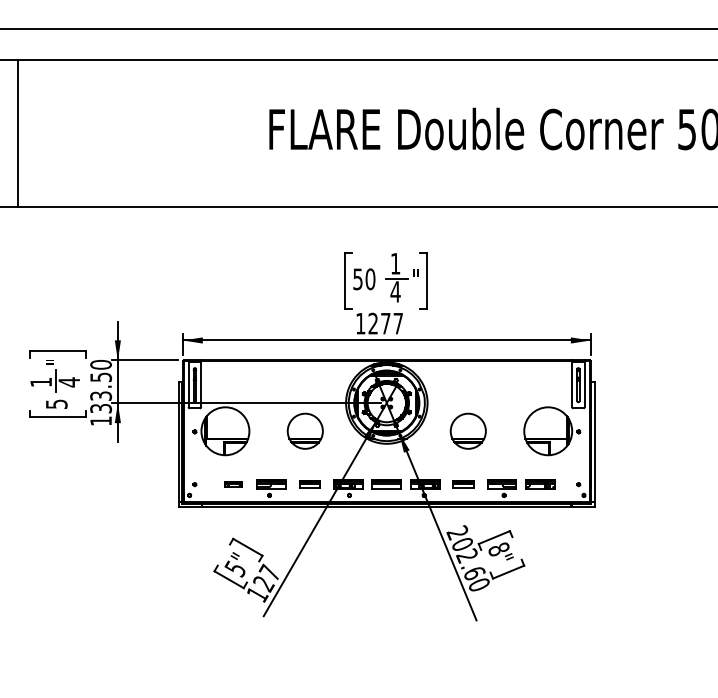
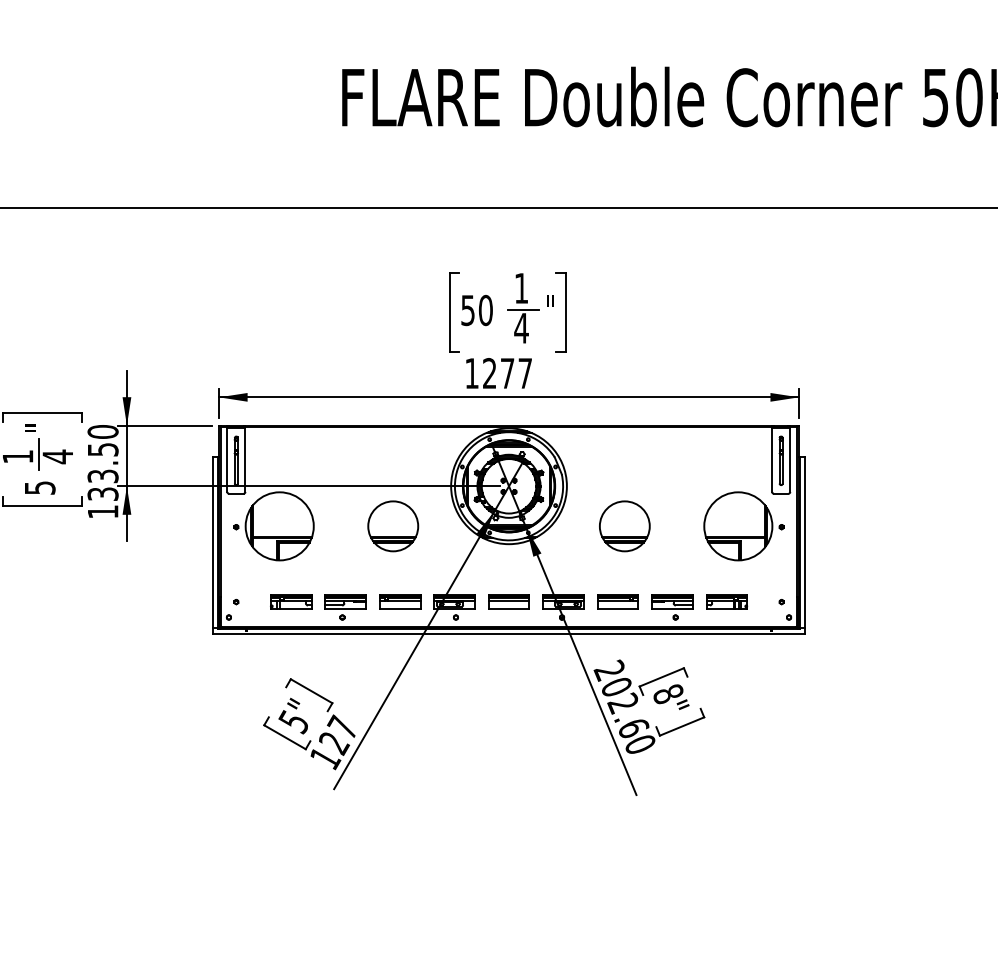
part: (233, 484) -> (291, 601), size x1.67
part: (310, 484) -> (400, 601), size x1.43
part: (463, 484) -> (617, 601), size x1.43

